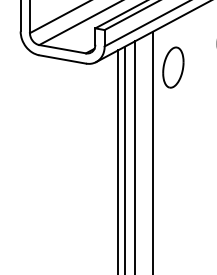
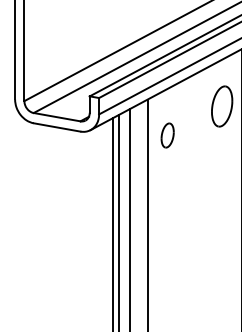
part: (173, 67) -> (167, 135), size x0.6

